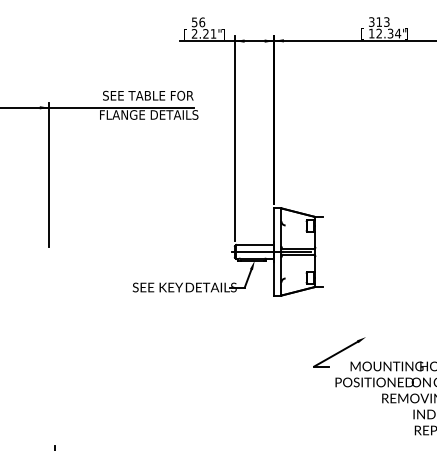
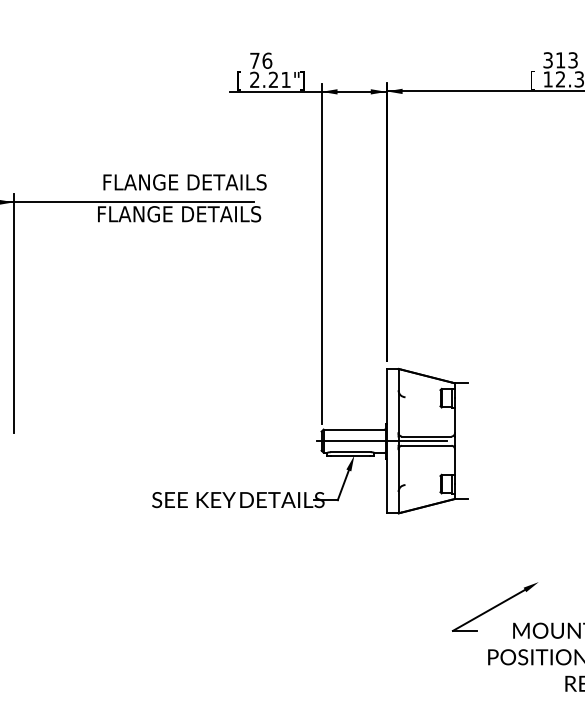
text: (194, 22) -> (254, 61), 56 -> 76
text: (152, 95) -> (184, 181), SEE TABLE FOR -> FLANGE DETAILS

